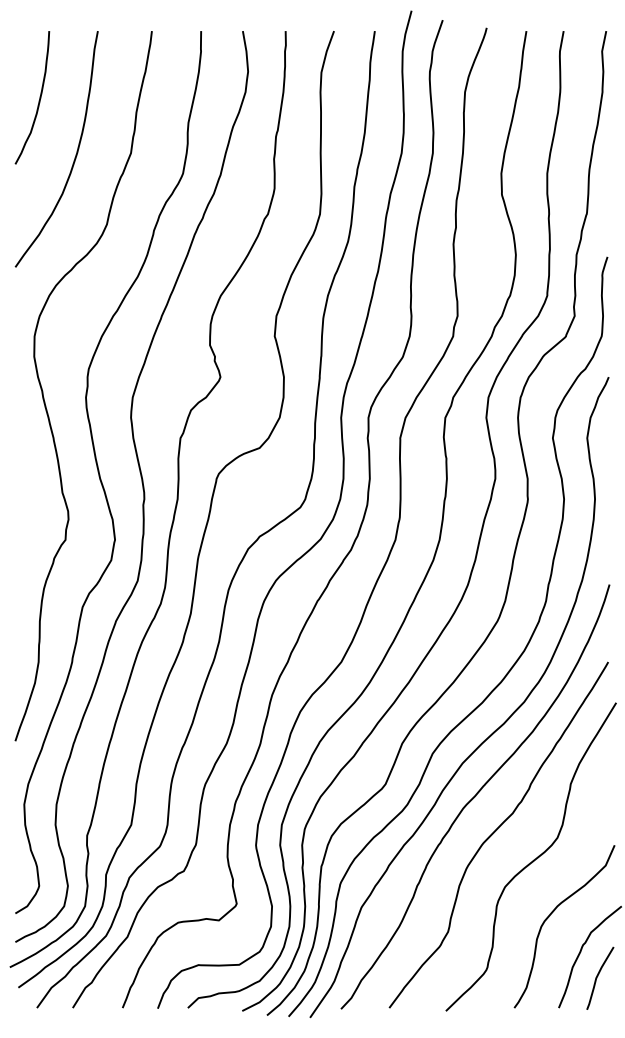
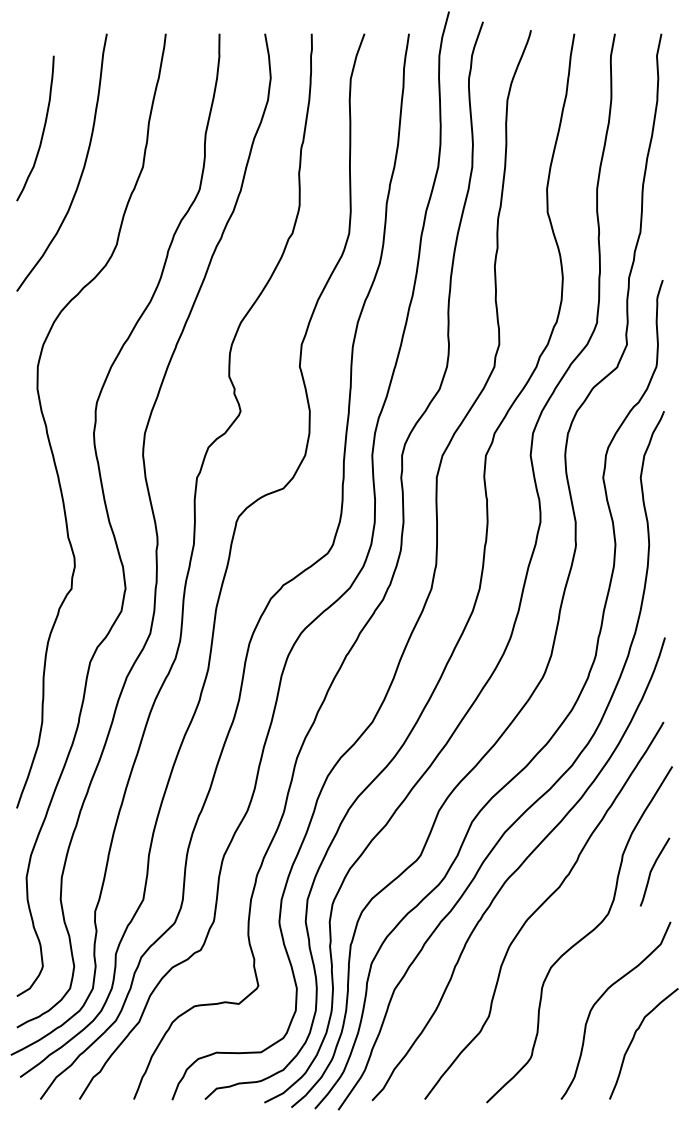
curve: (38, 99) -> (42, 130), moved
curve: (598, 976) -> (652, 870), moved

